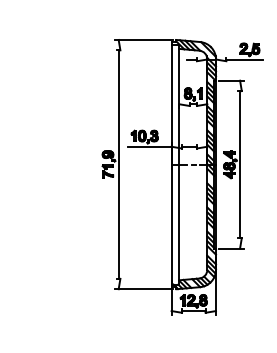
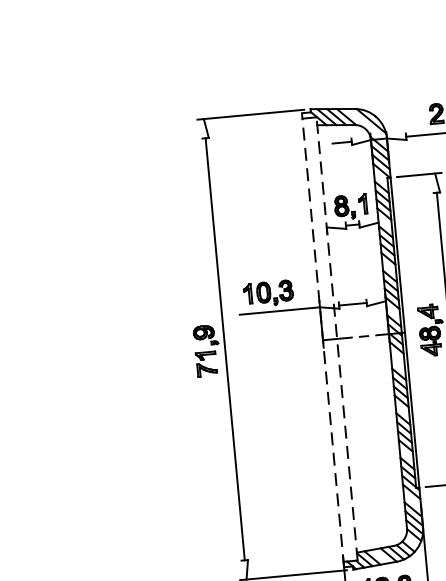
line: (171, 164) -> (322, 340), solid -> dashed
line: (179, 164) -> (337, 338), solid -> dashed

